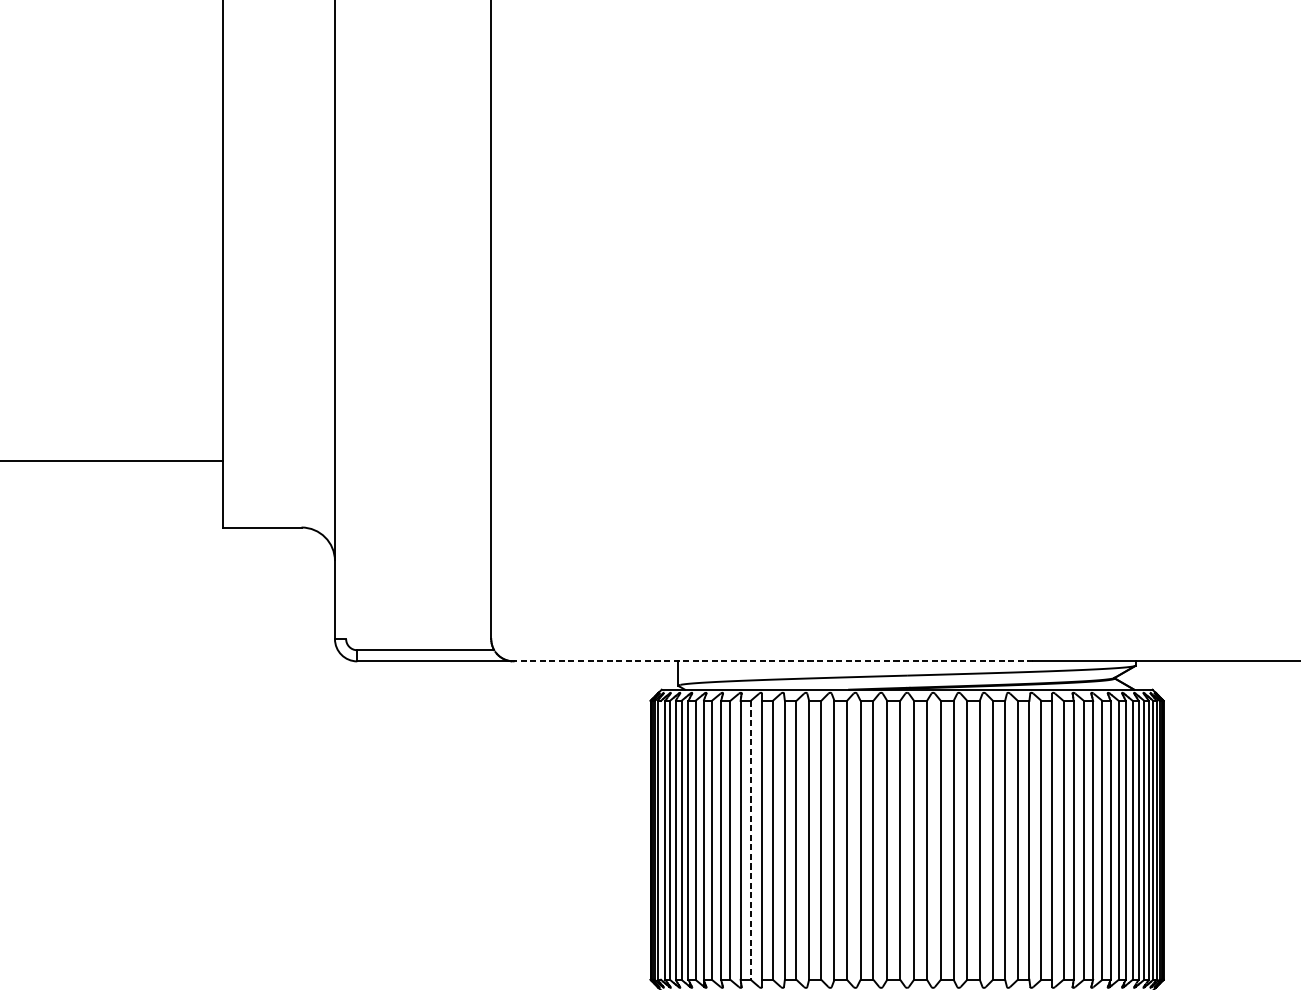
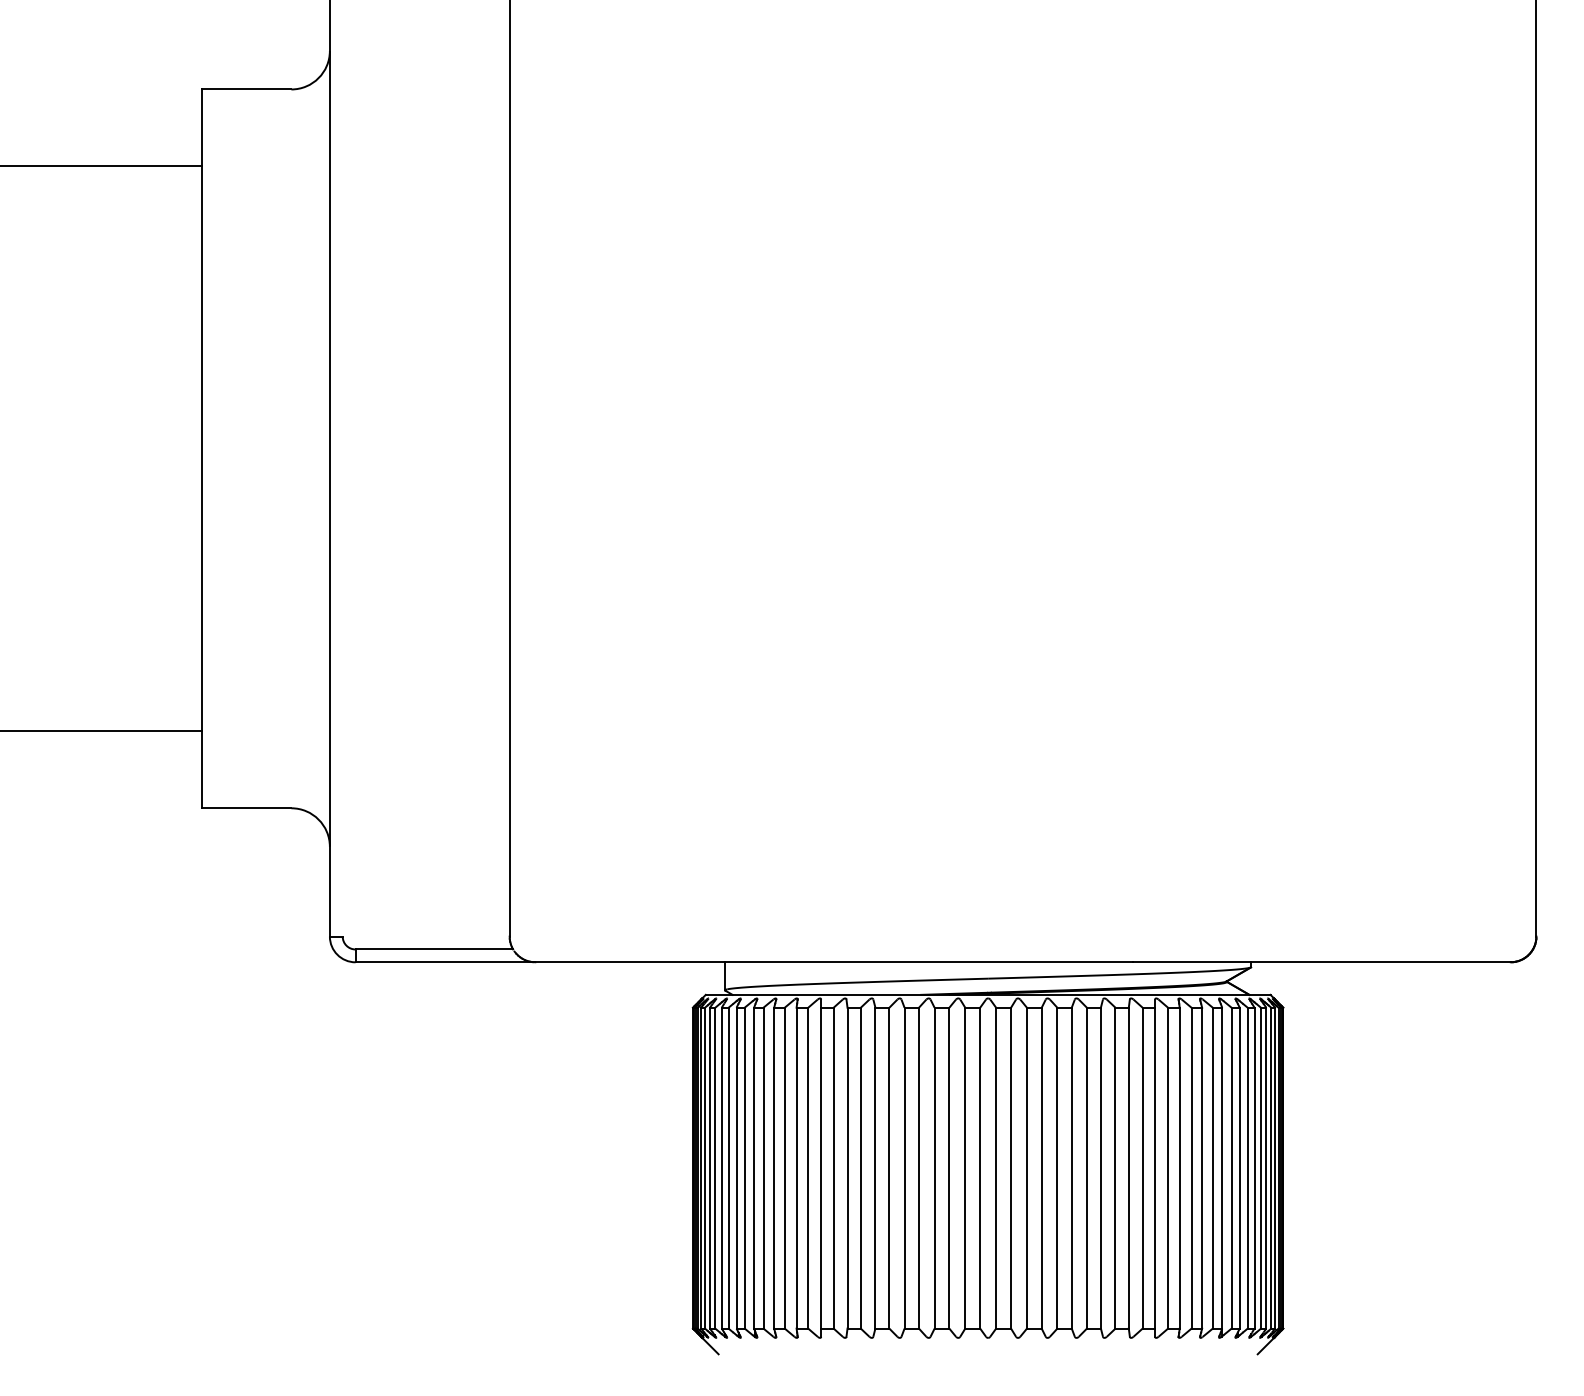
line: (772, 661) -> (833, 962), dashed -> solid
line: (661, 839) -> (705, 1167), added
line: (750, 840) -> (808, 1168), dashed -> solid

